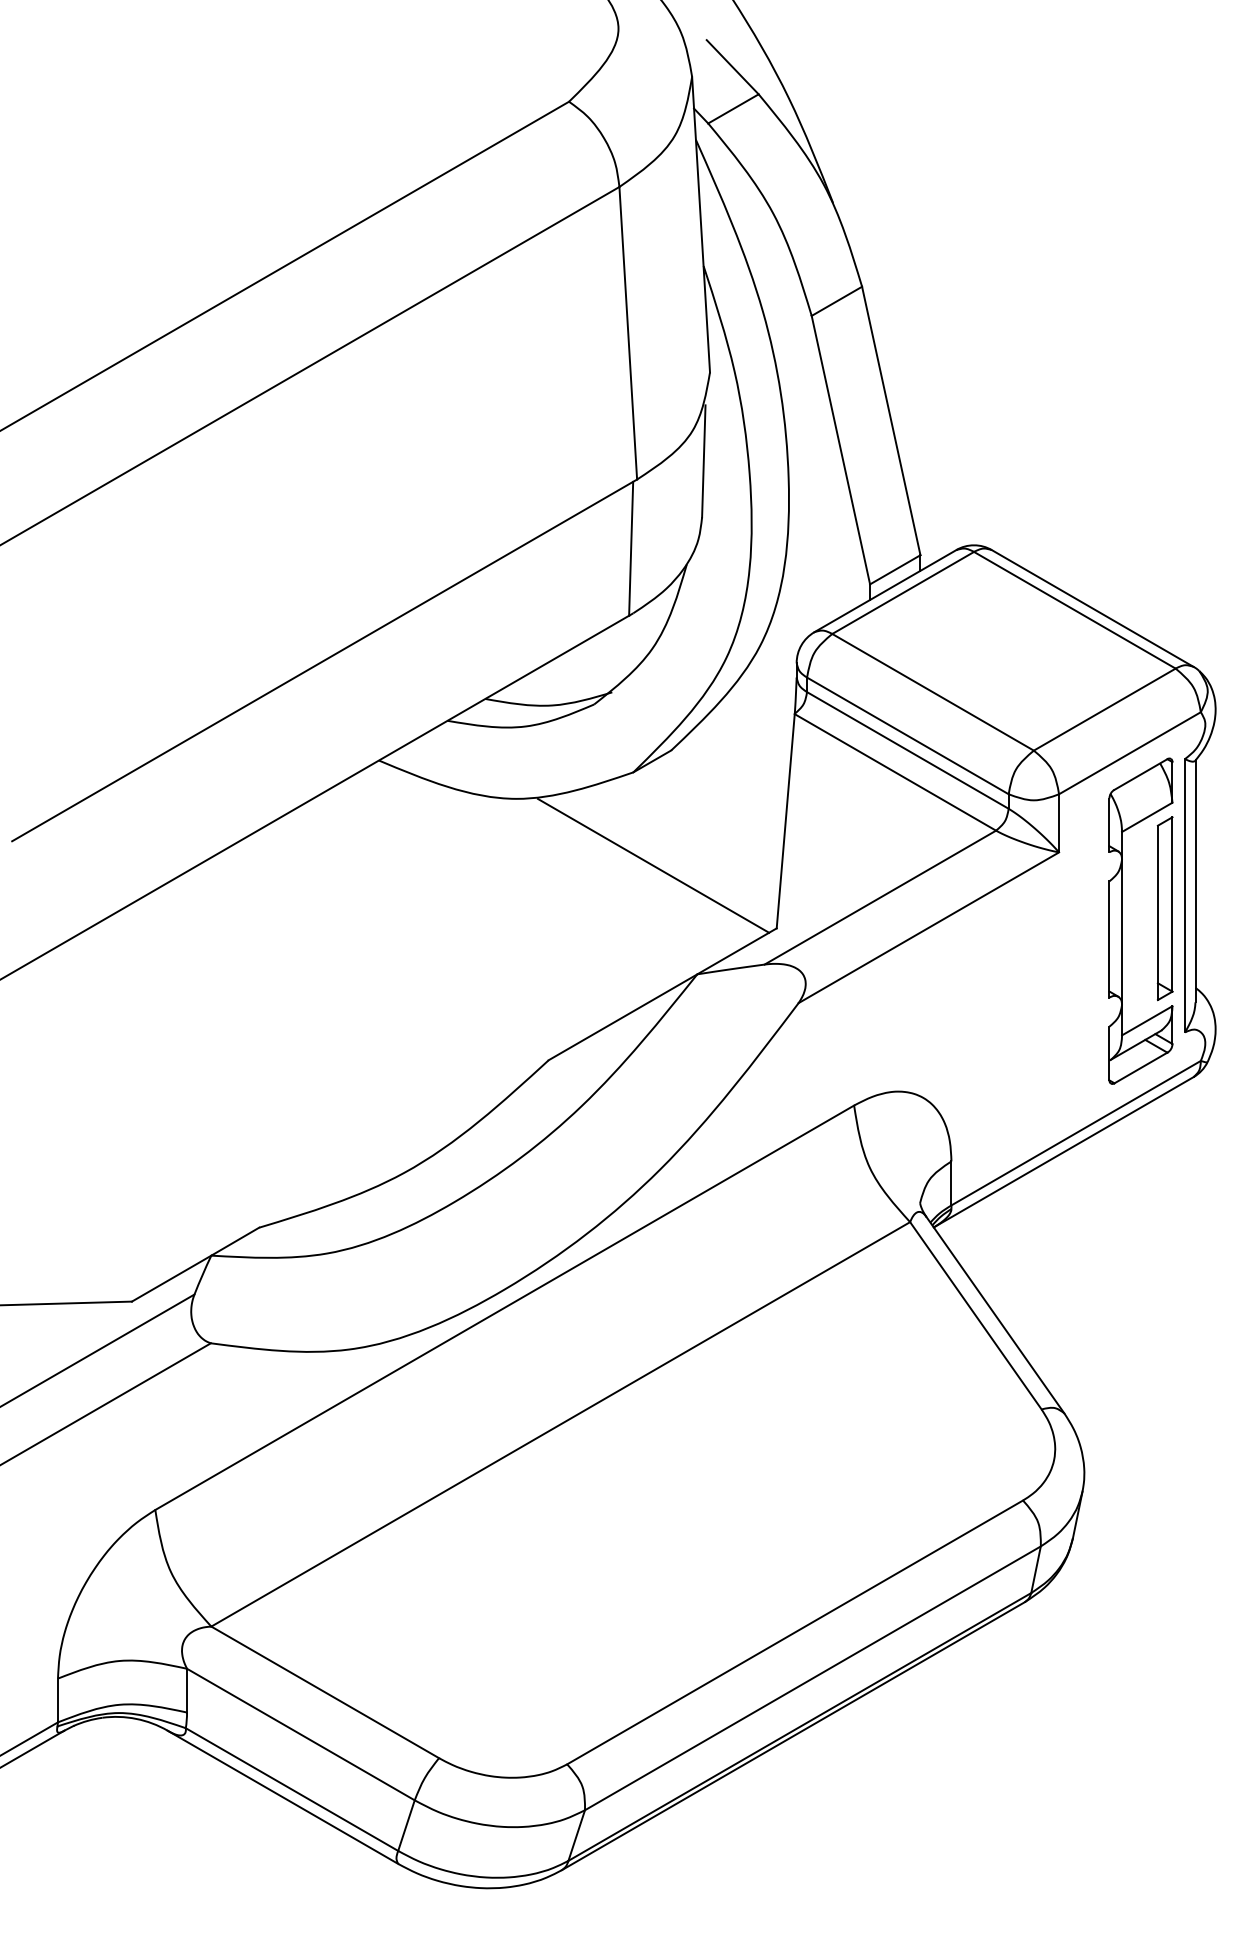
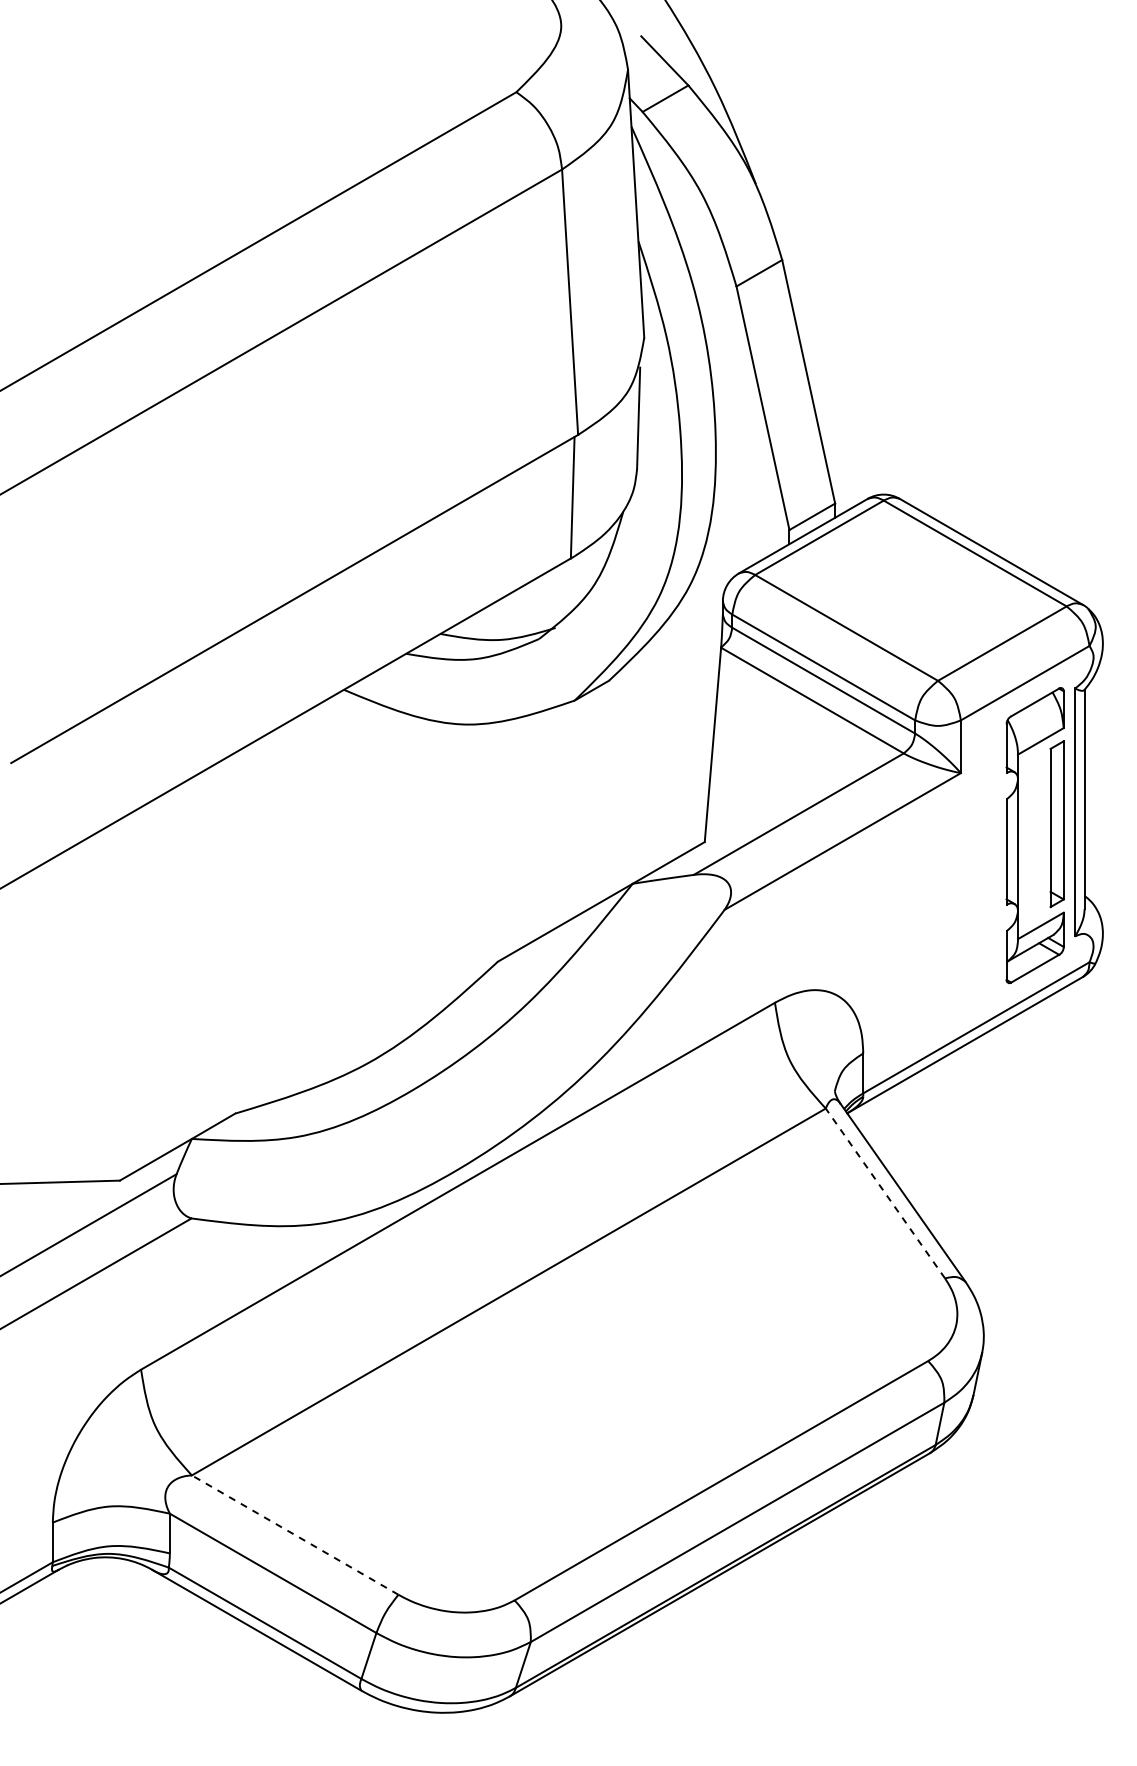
line: (652, 866) -> (592, 785), removed
line: (975, 1315) -> (885, 1193), solid -> dashed
line: (324, 1691) -> (294, 1534), solid -> dashed

